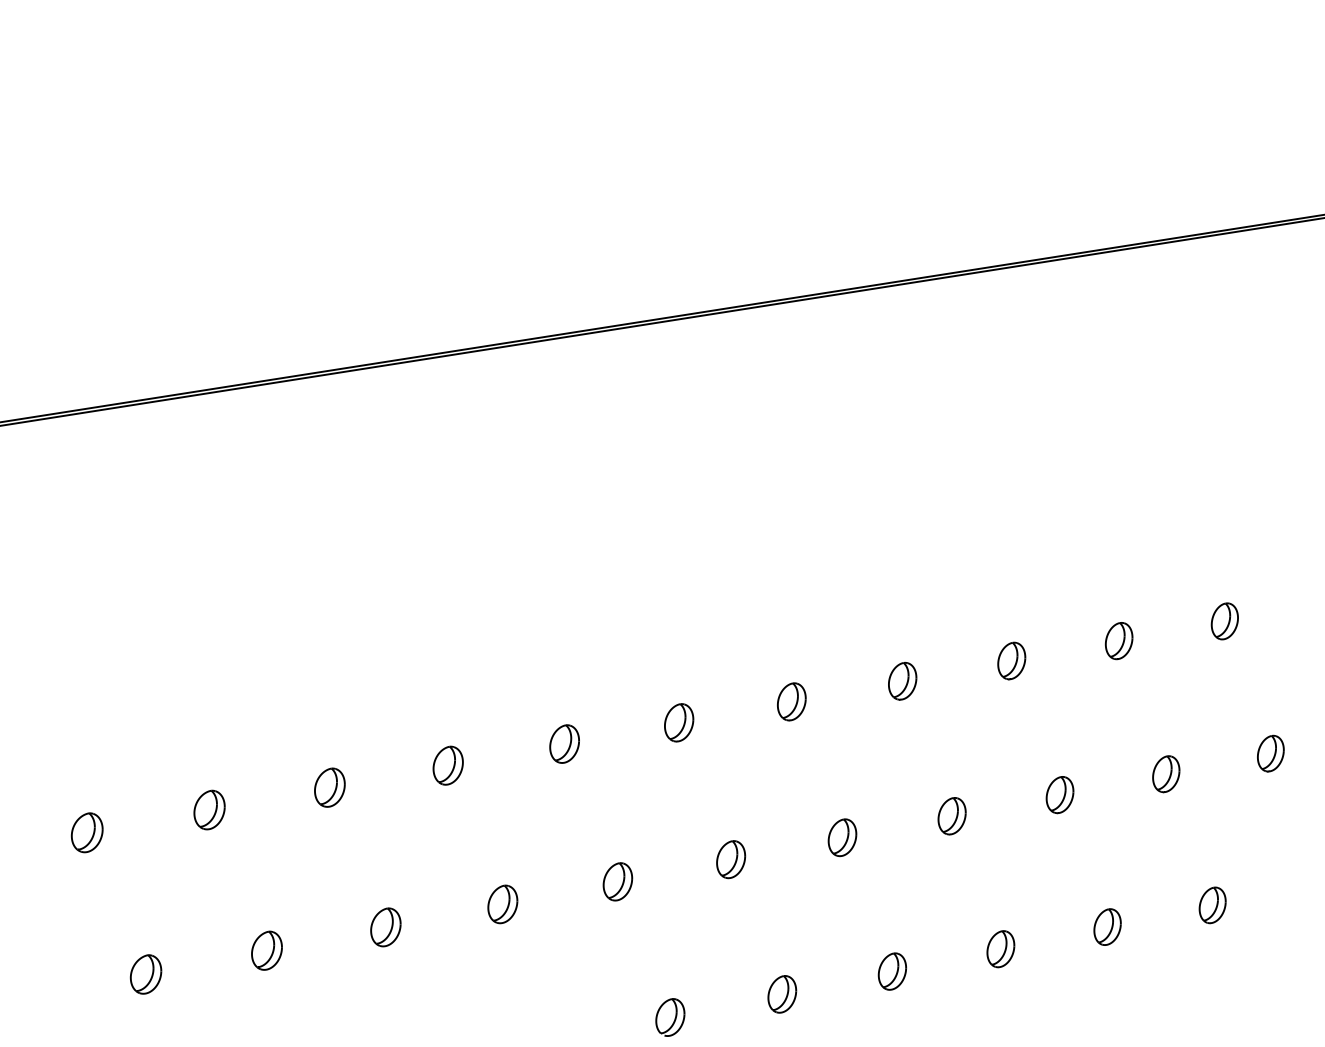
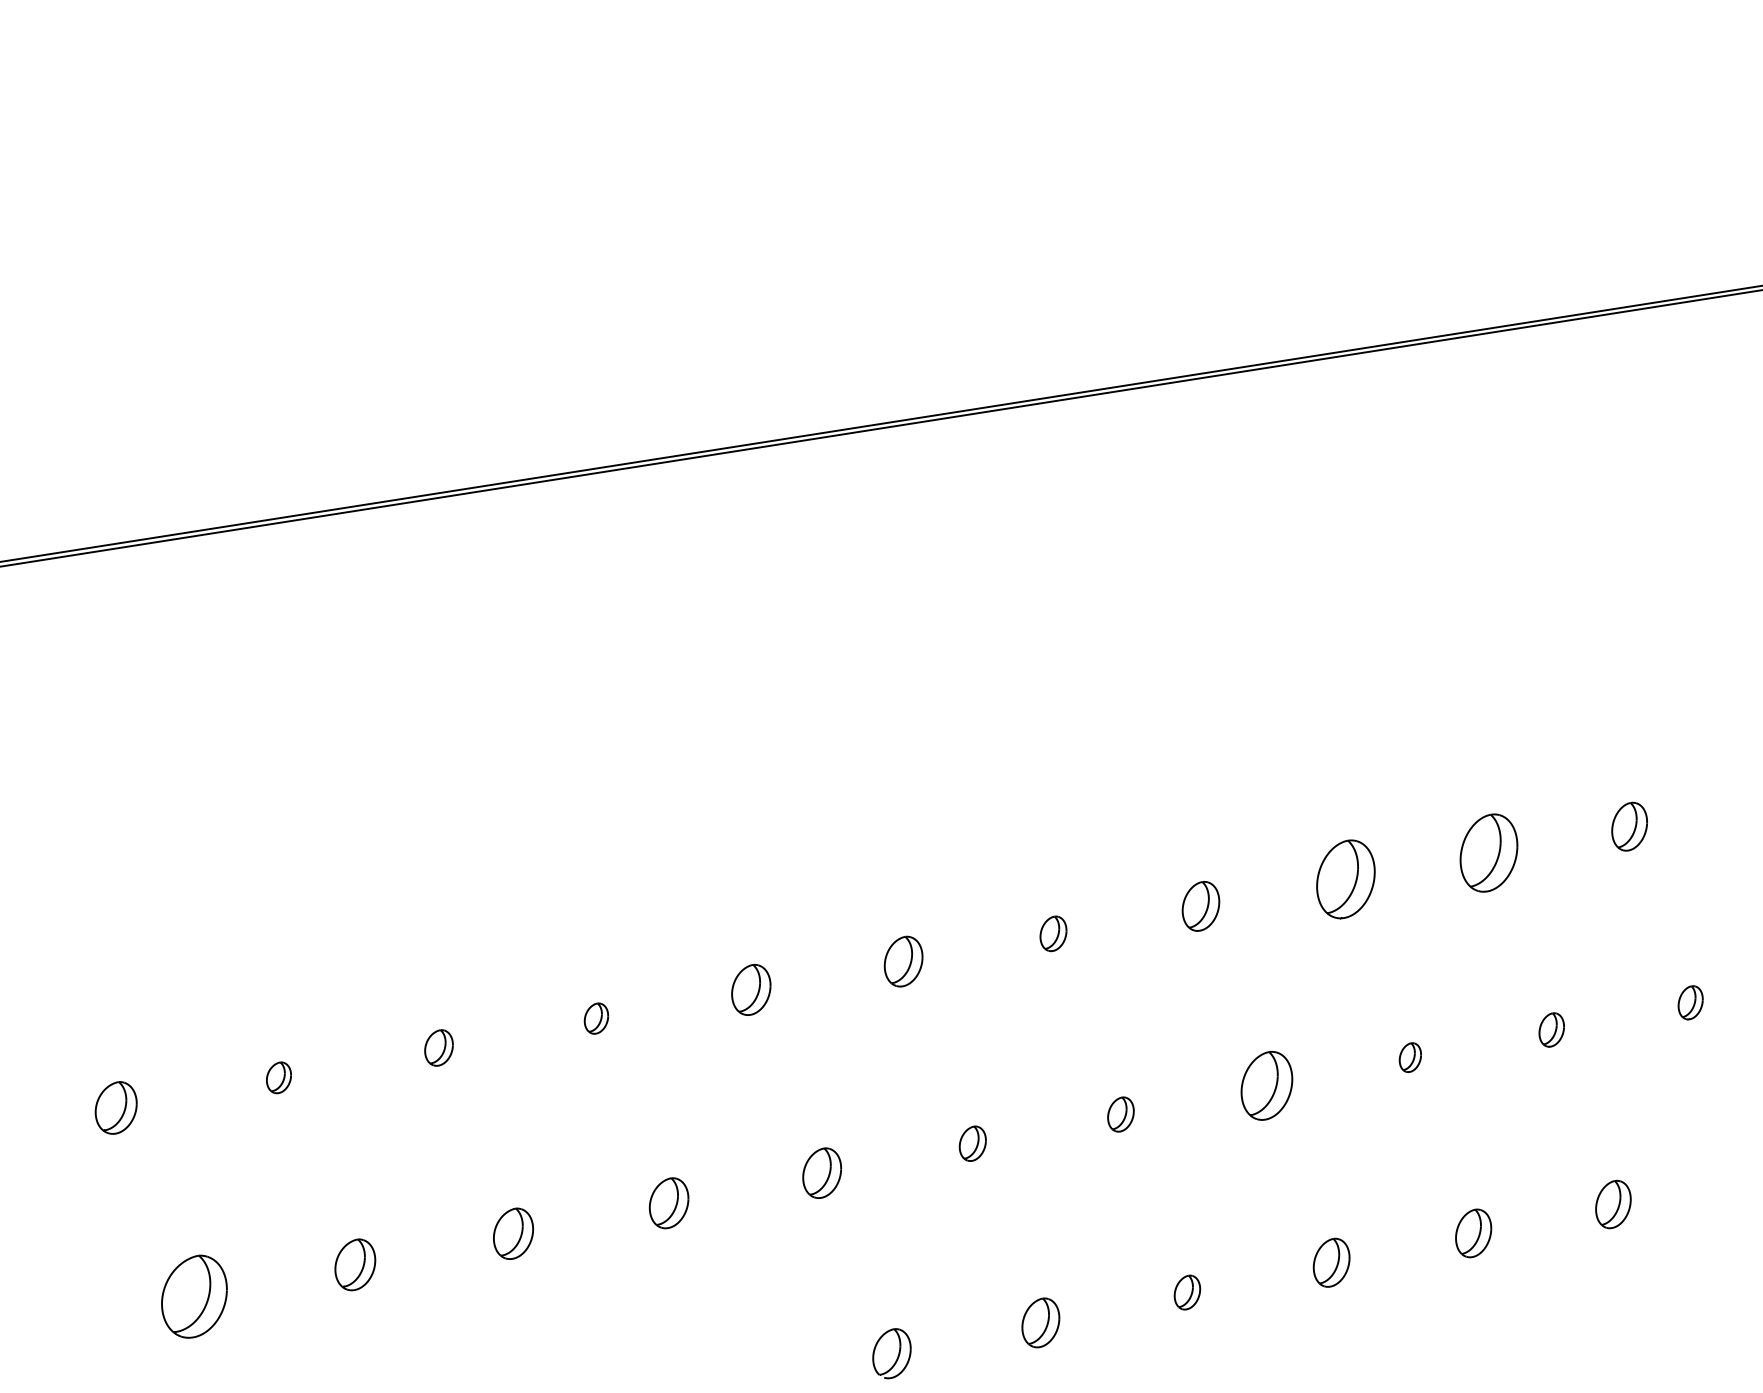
part: (1118, 640) -> (1488, 852), size x1.6
part: (1012, 661) -> (1346, 879), size x1.6
part: (791, 701) -> (1053, 933), size x0.7
part: (1270, 753) -> (1690, 1002), size x0.7
part: (448, 765) -> (596, 1018), size x0.6
part: (1166, 773) -> (1551, 1029), size x0.7
part: (329, 787) -> (438, 1047), size x0.7
part: (1060, 794) -> (1410, 1057), size x0.6
part: (209, 809) -> (278, 1077), size x0.6
part: (951, 815) -> (1266, 1085), size x1.4
part: (842, 837) -> (1120, 1114), size x0.7
part: (730, 859) -> (972, 1143), size x0.7
part: (892, 971) -> (1187, 1292), size x0.7
part: (146, 973) -> (194, 1295), size x1.6

